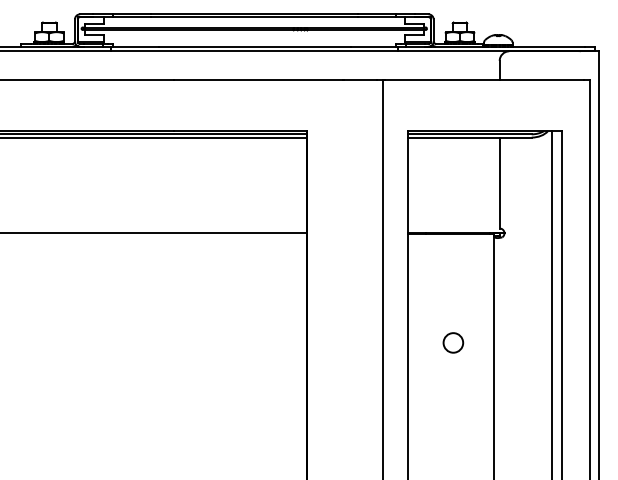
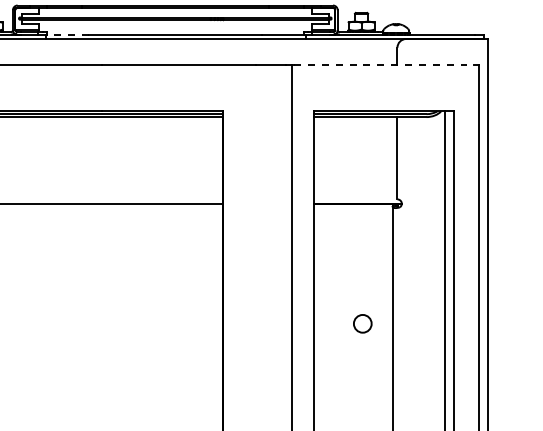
line: (135, 46) -> (67, 34), solid -> dashed
line: (485, 80) -> (384, 65), solid -> dashed
circle: (453, 342) -> (362, 323), moved

